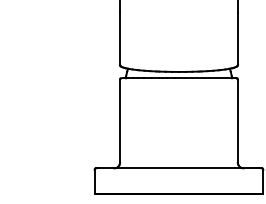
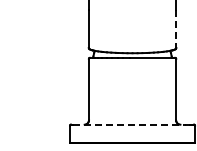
line: (238, 39) -> (176, 29), solid -> dashed
line: (174, 168) -> (129, 124), solid -> dashed

